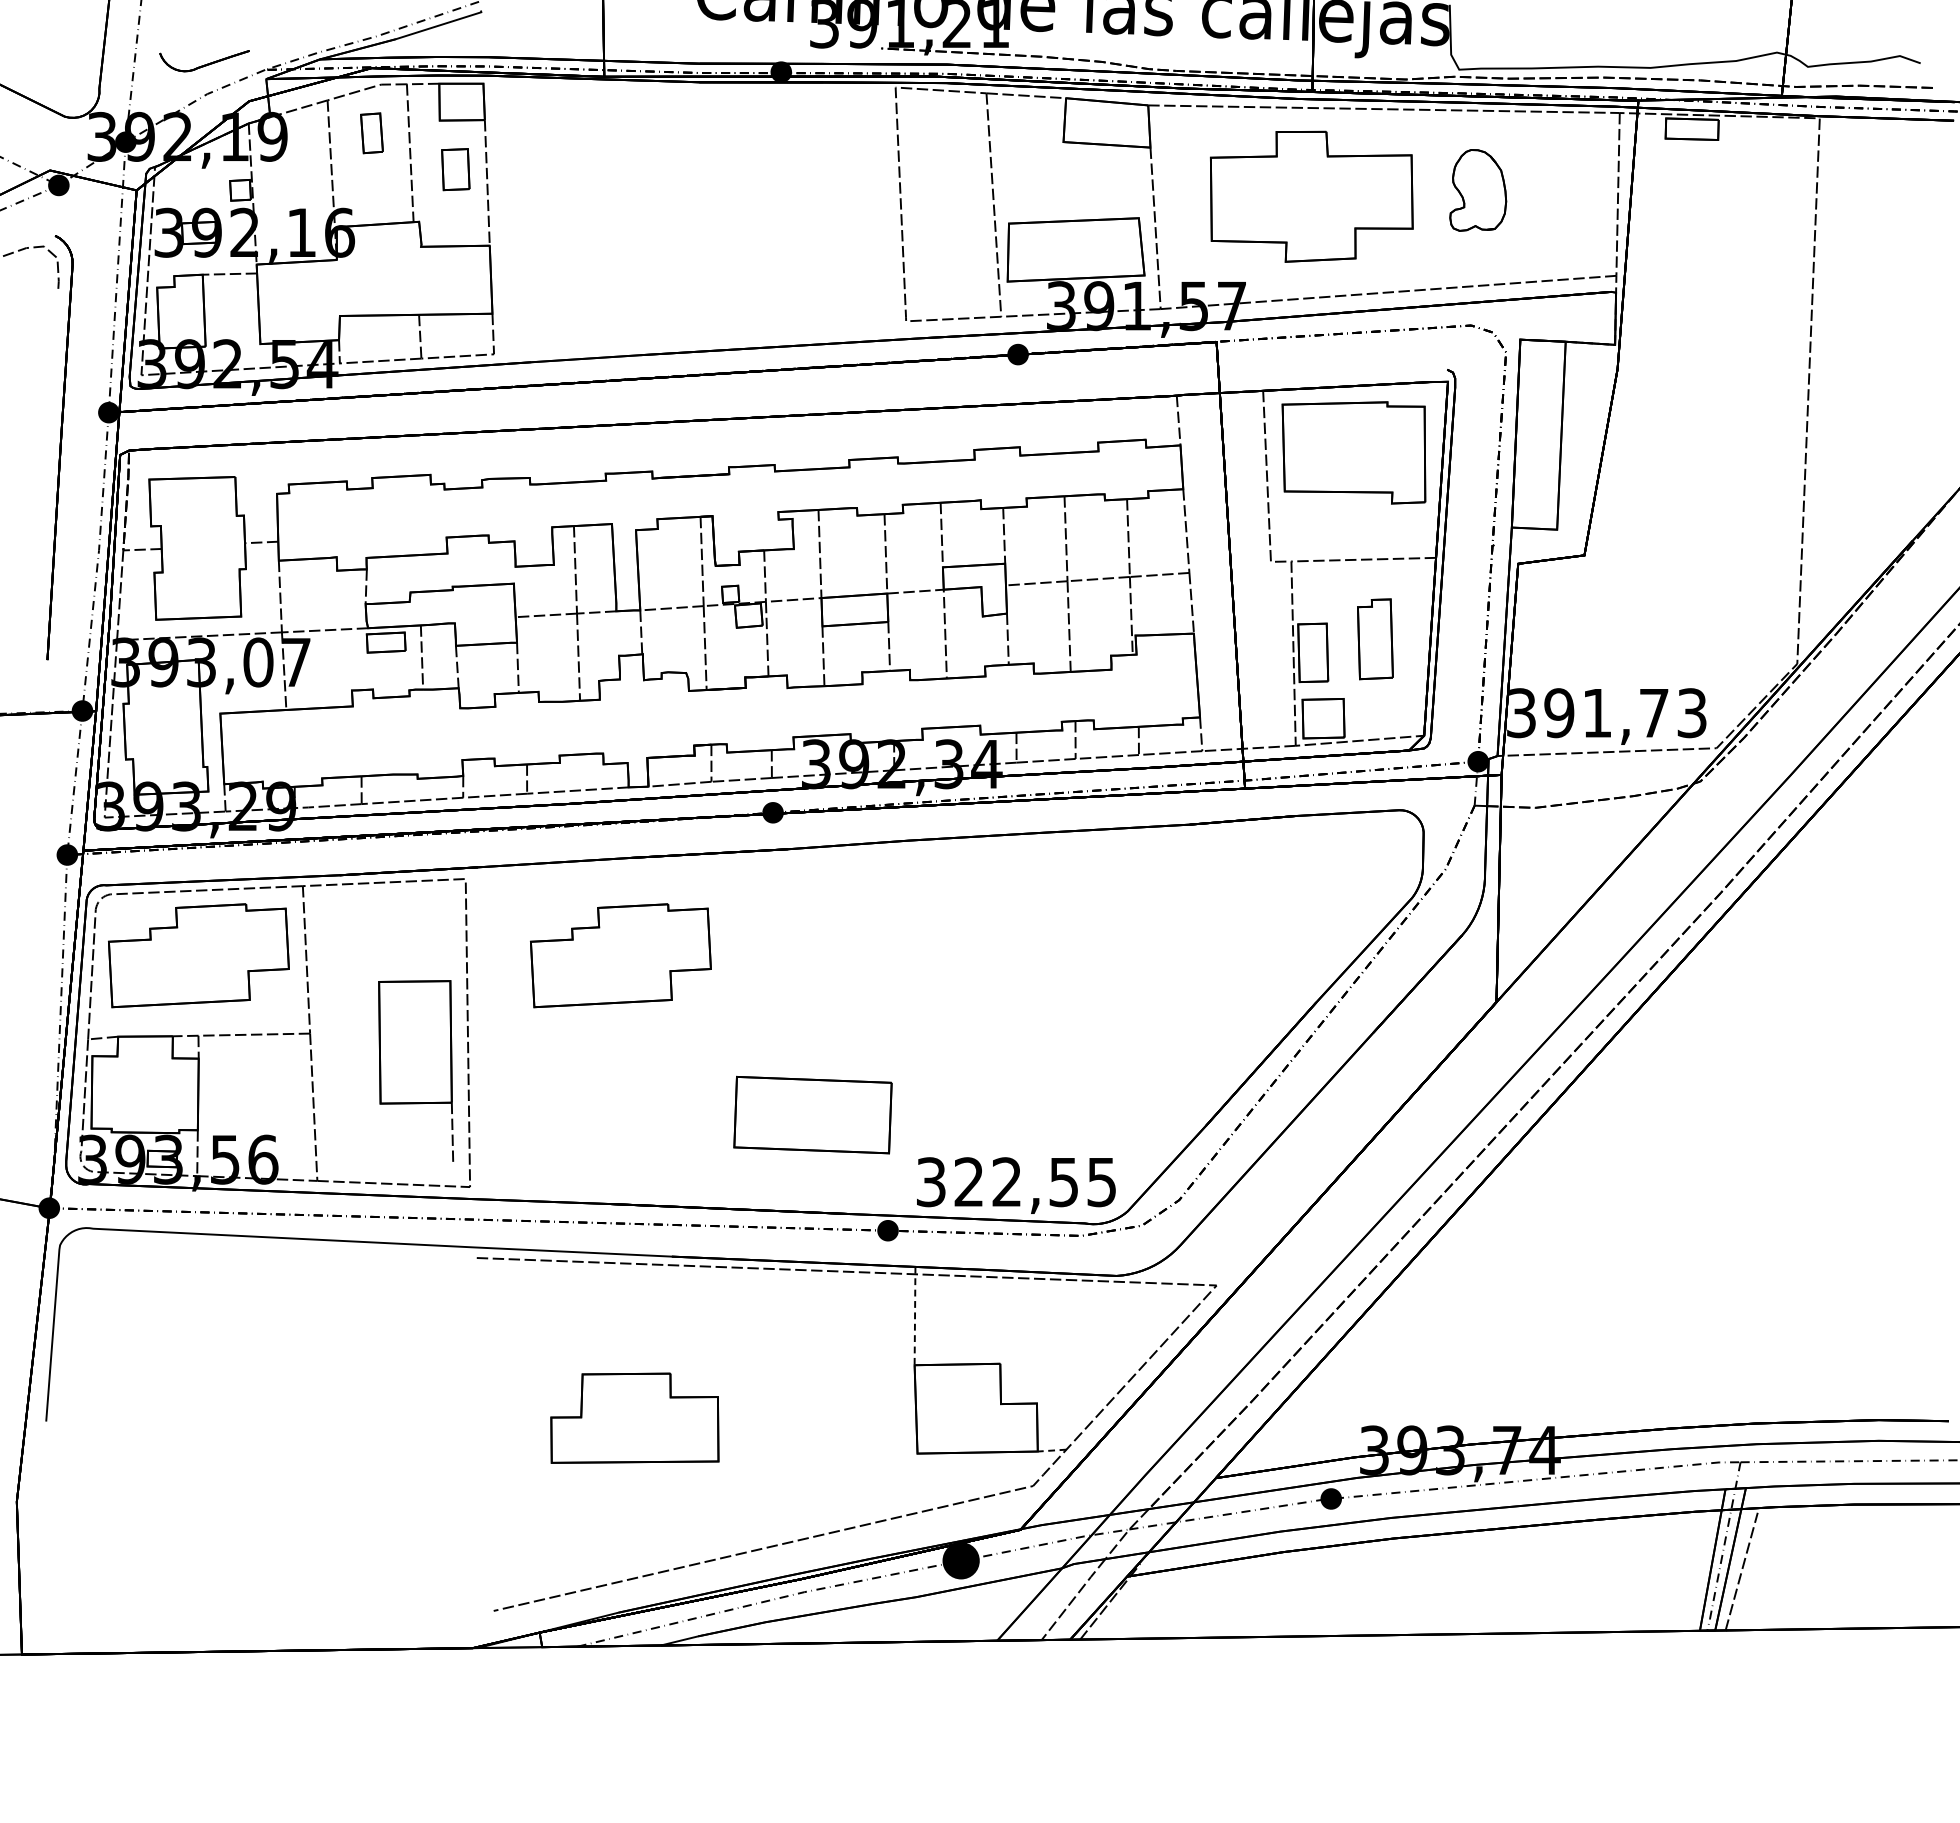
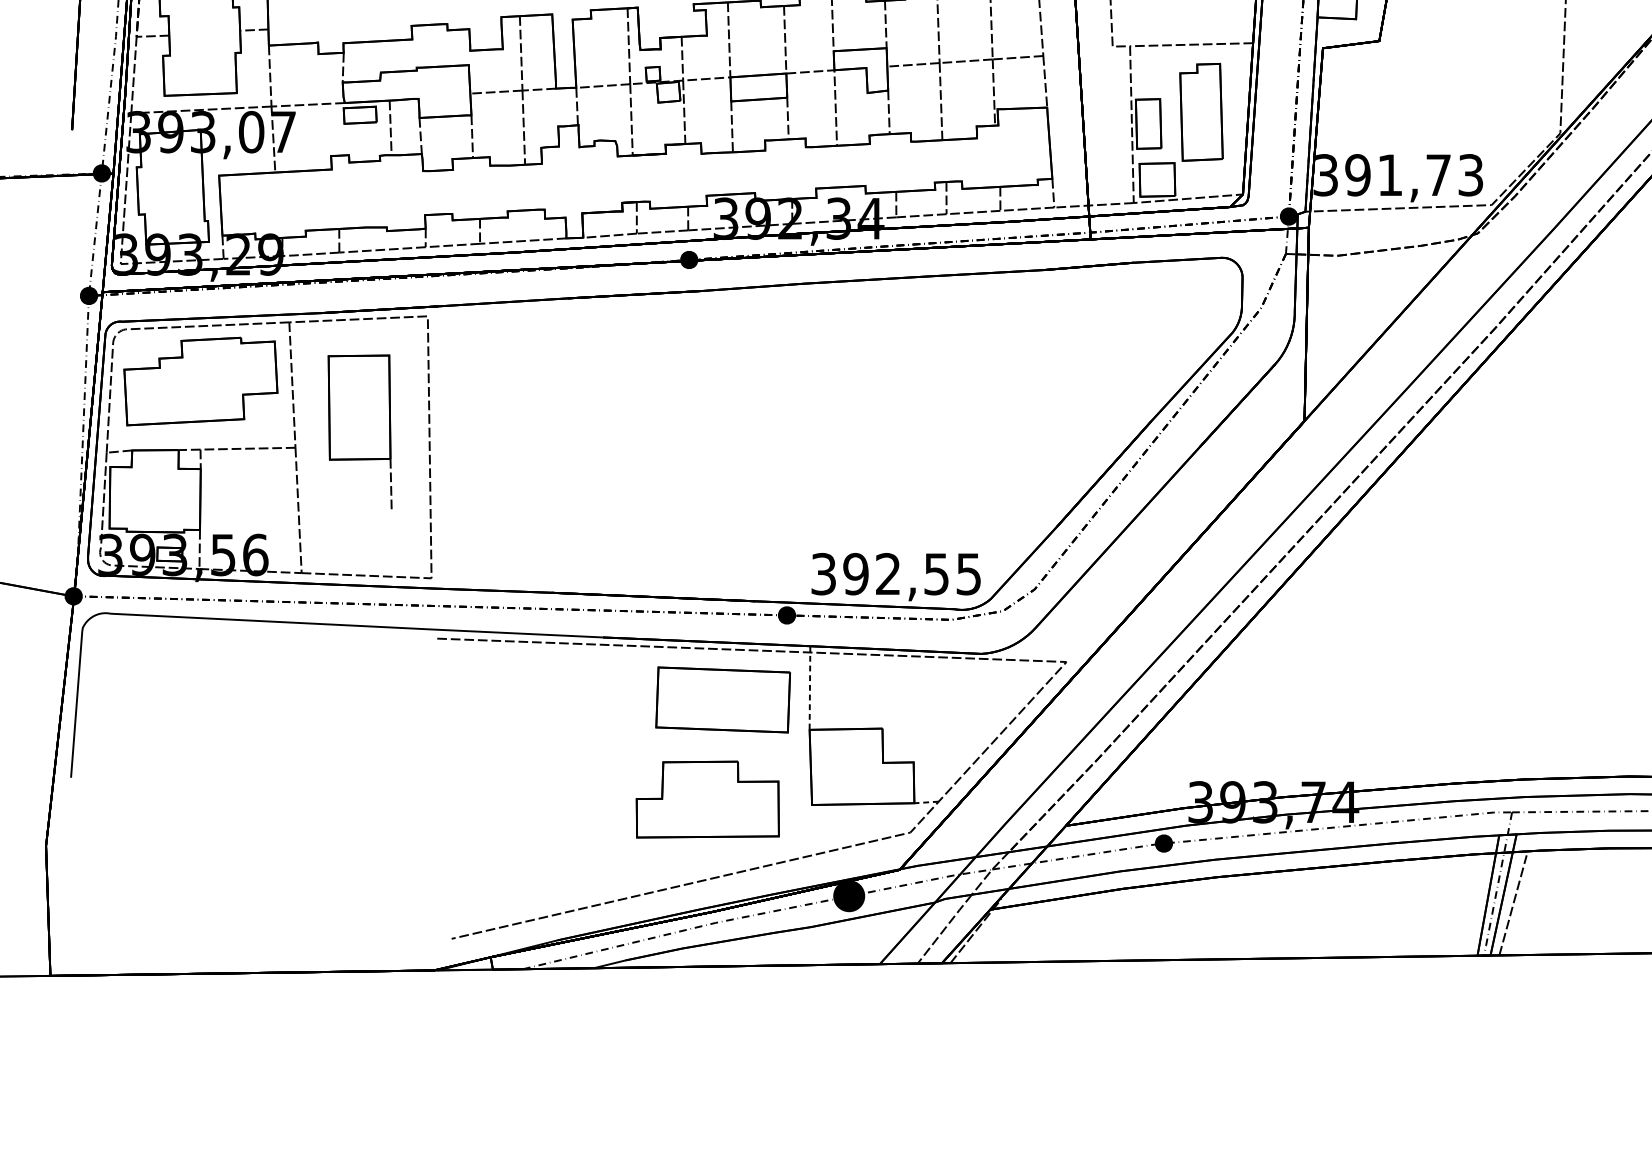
part: (1375, 639) -> (1201, 112), size x1.43
part: (620, 955) -> (559, 381), removed
part: (416, 1070) -> (360, 431), moved
part: (812, 1114) -> (722, 699), moved
text: (969, 1182) -> (856, 574), 322,55 -> 392,55
part: (634, 1417) -> (707, 798), moved

